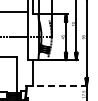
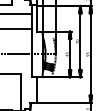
line: (60, 85) -> (64, 102), dashed -> solid

